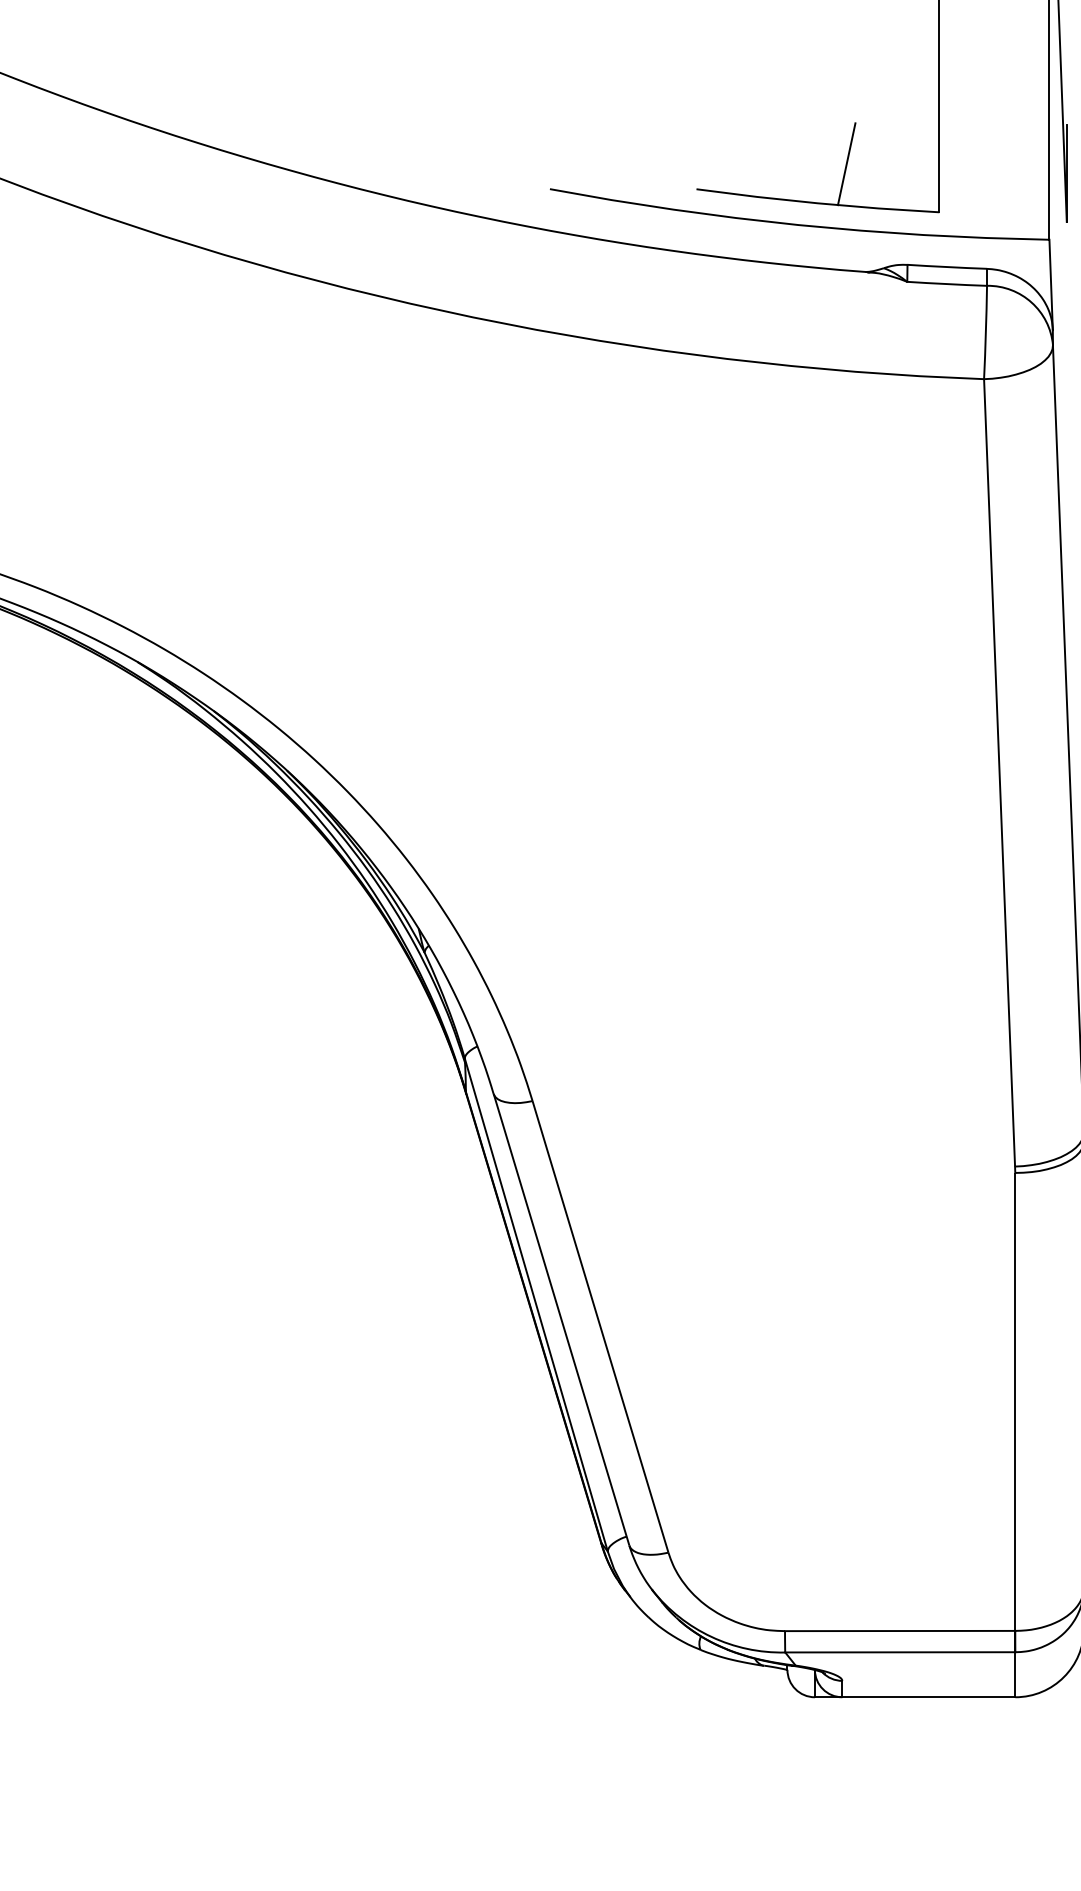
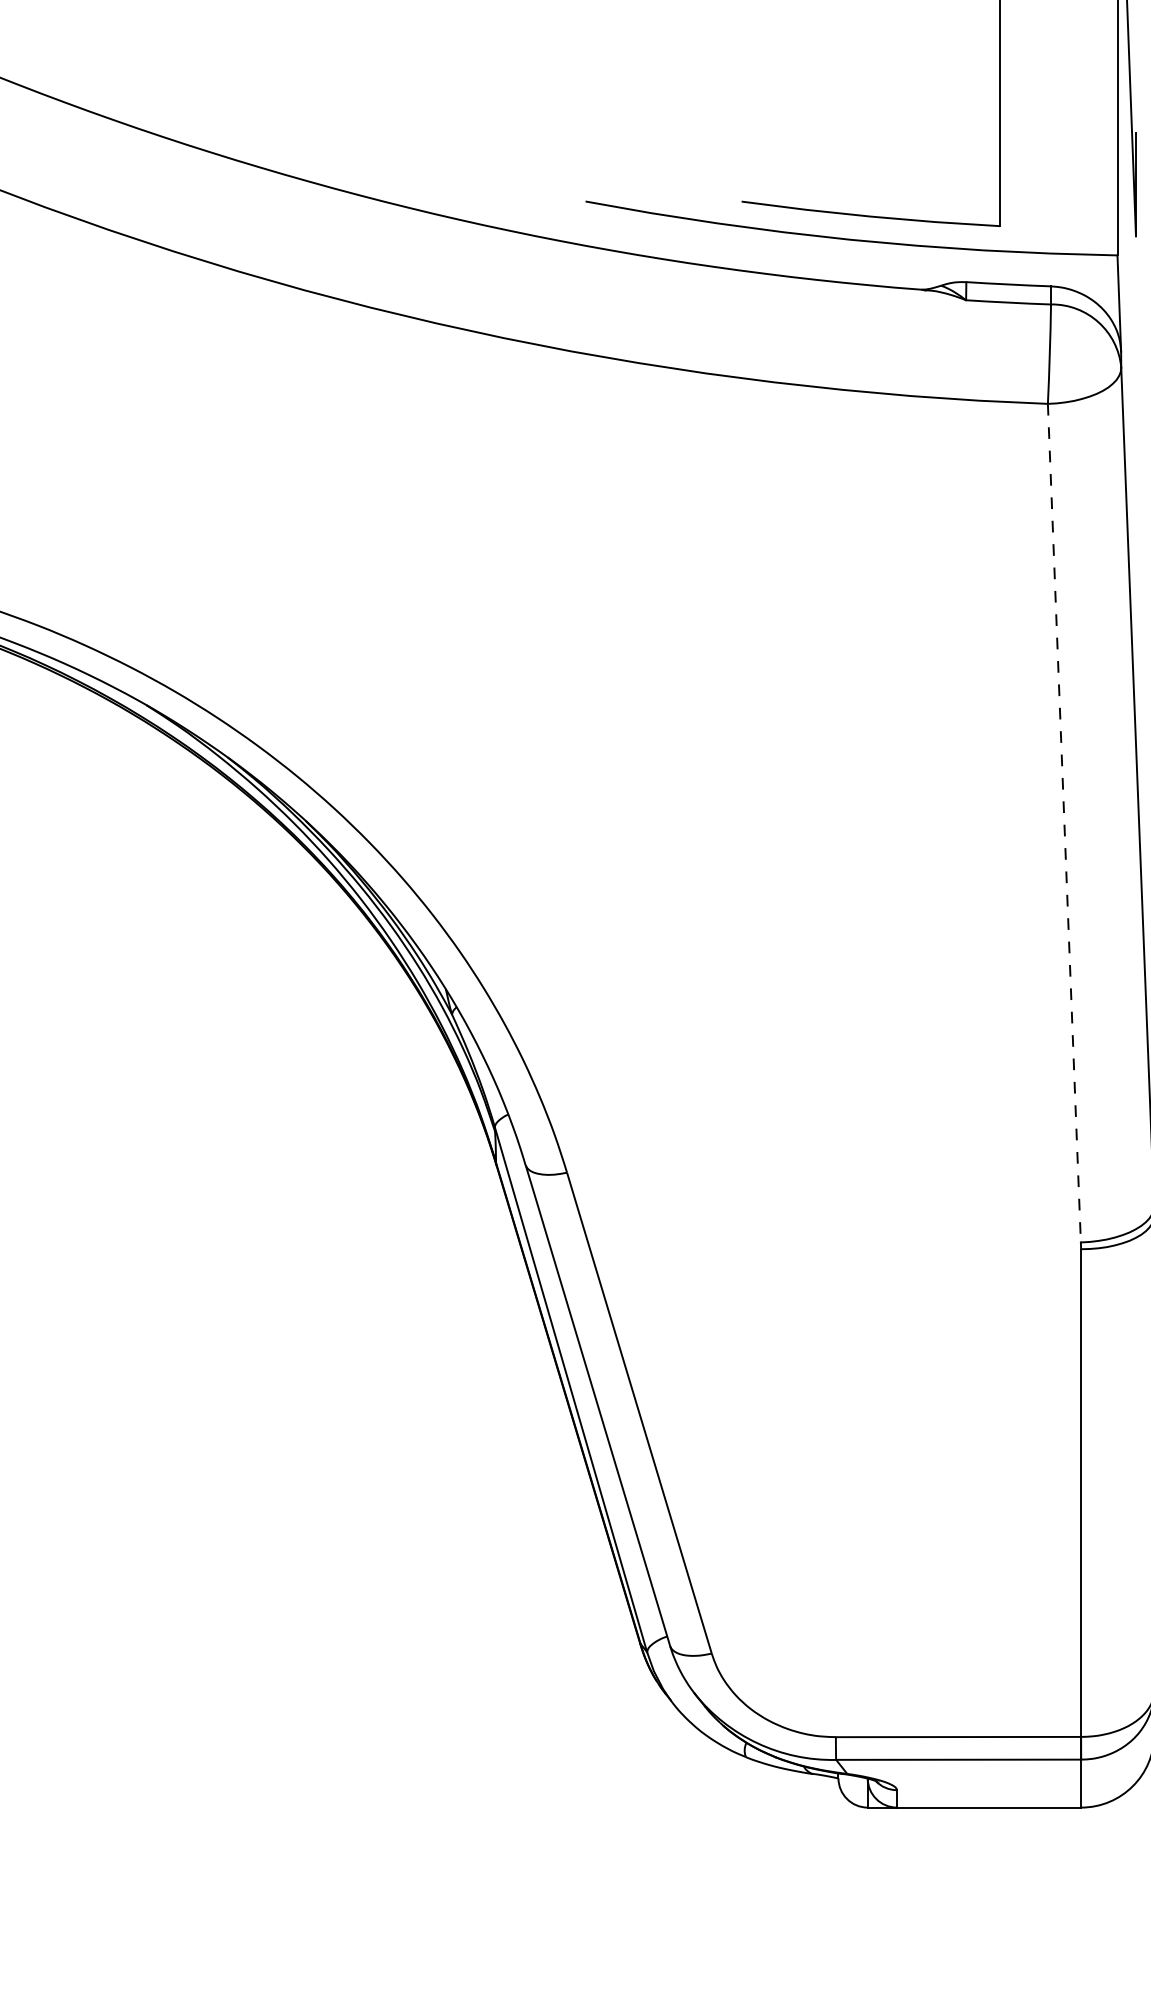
line: (846, 163) -> (901, 174), removed
line: (999, 773) -> (1064, 823), solid -> dashed

